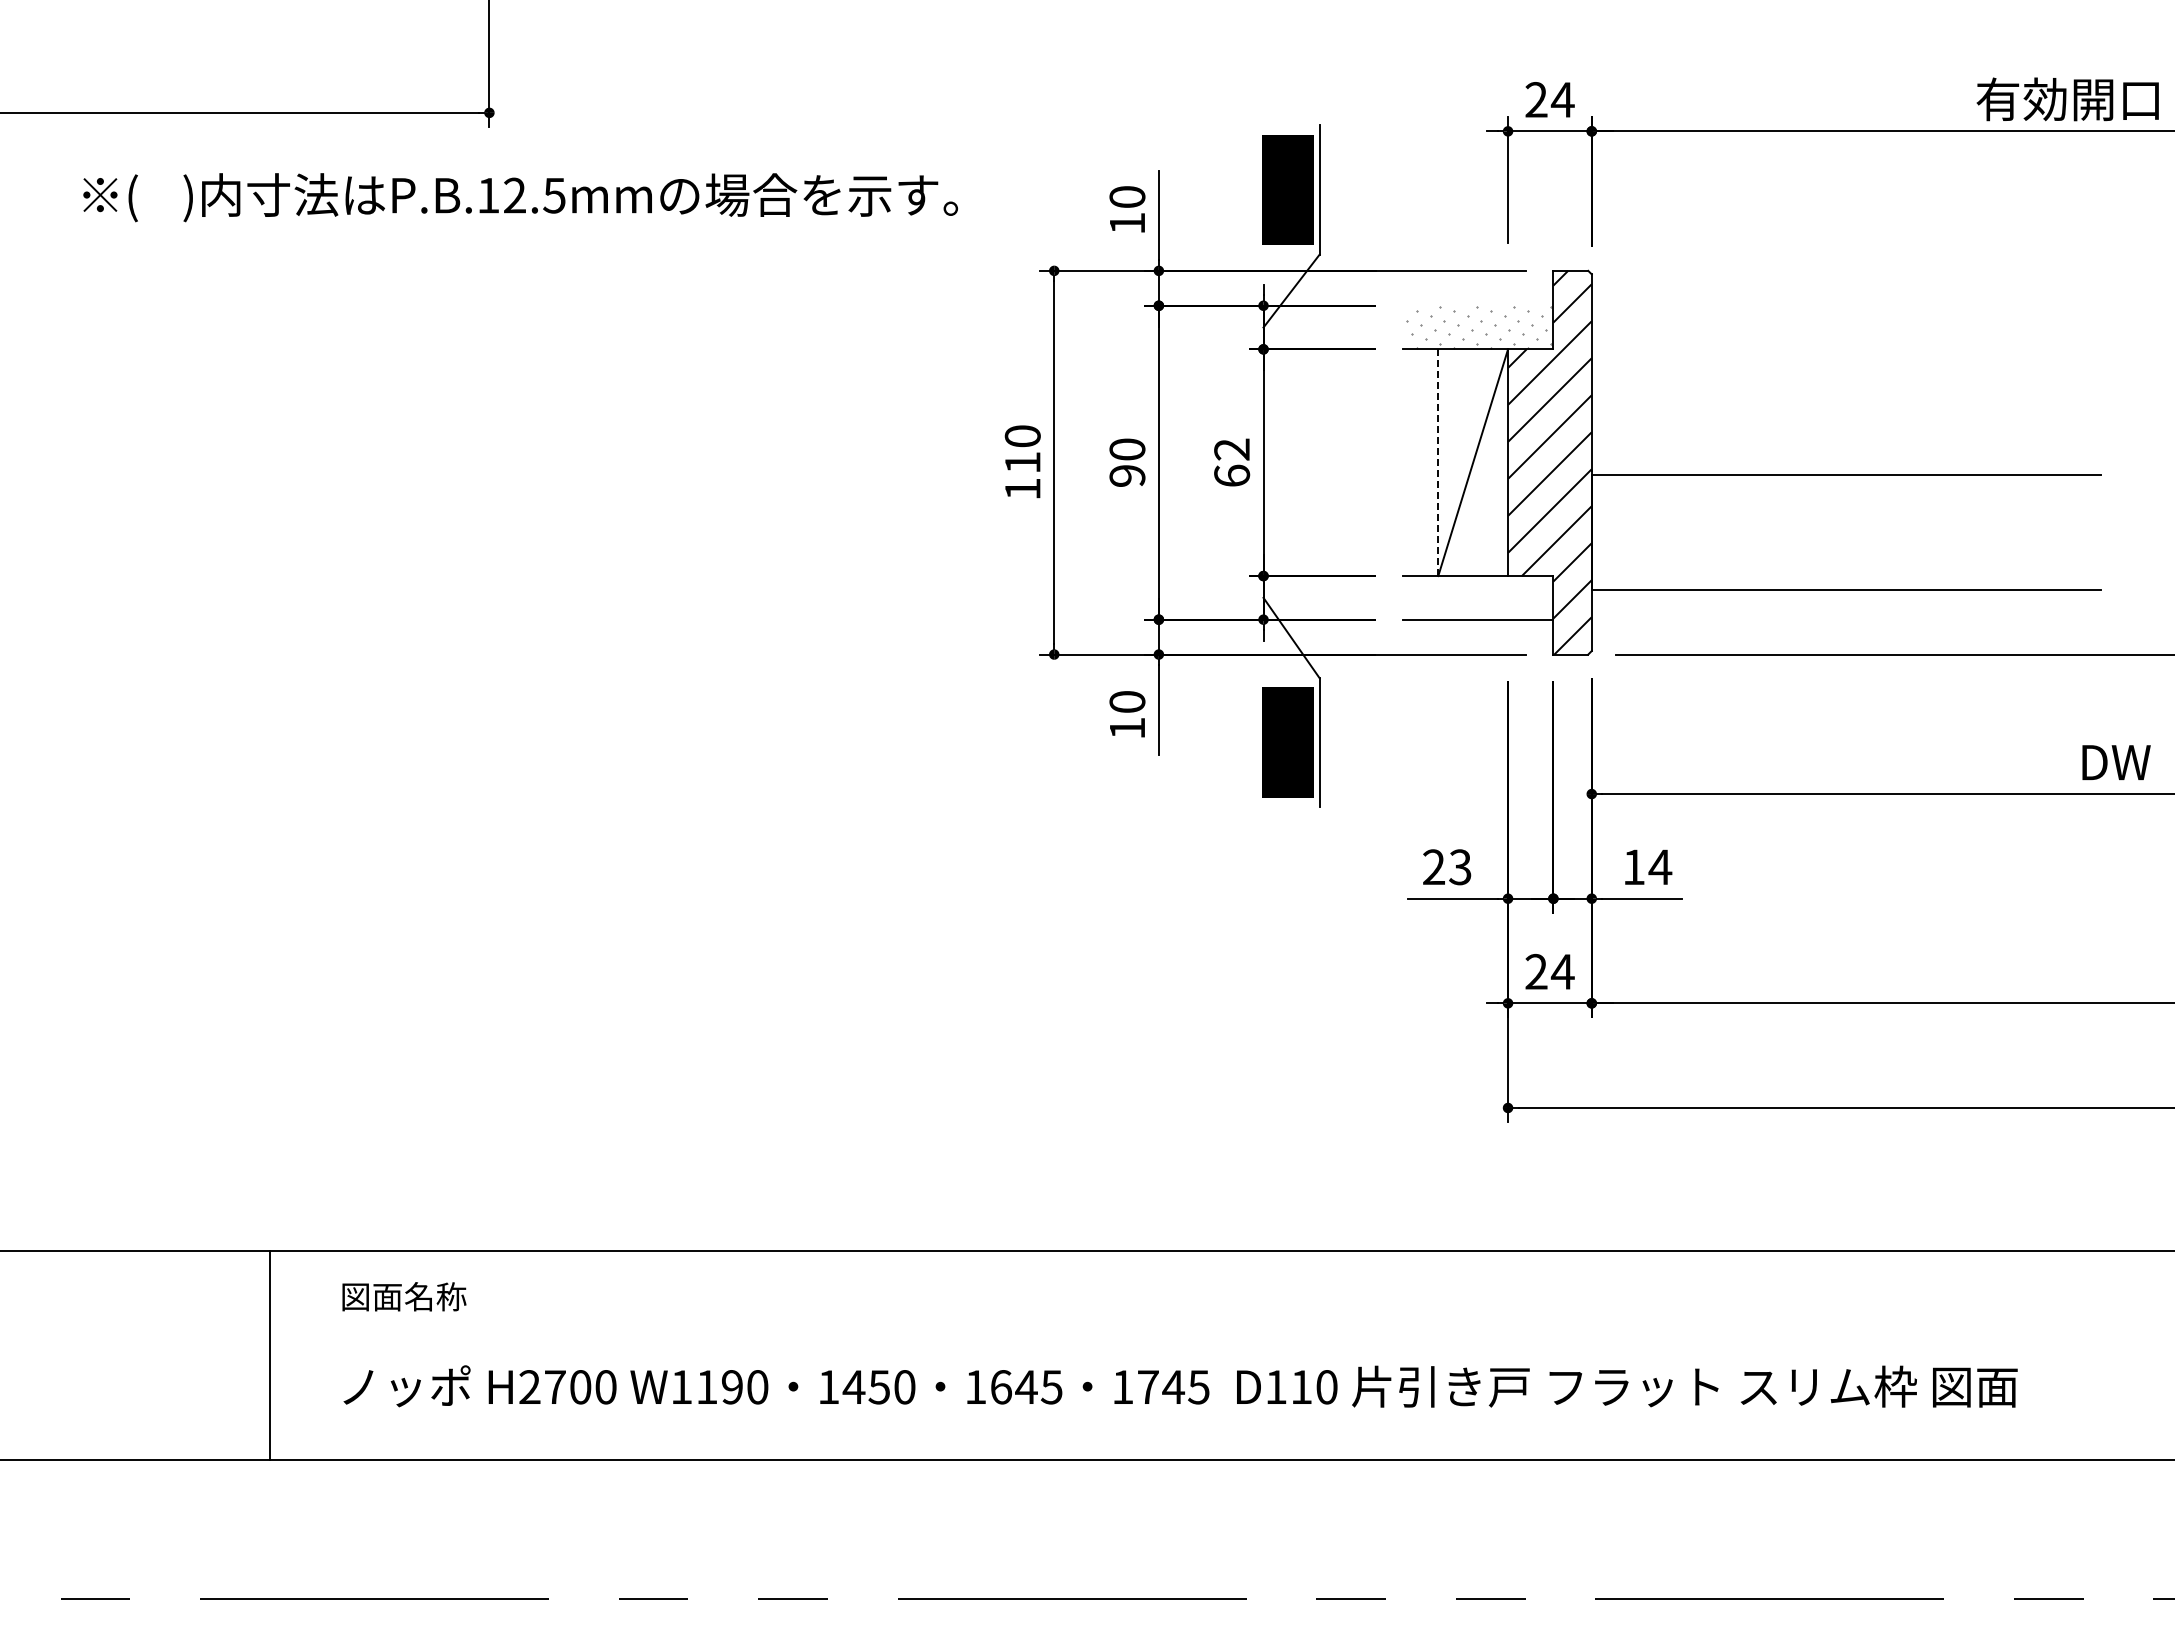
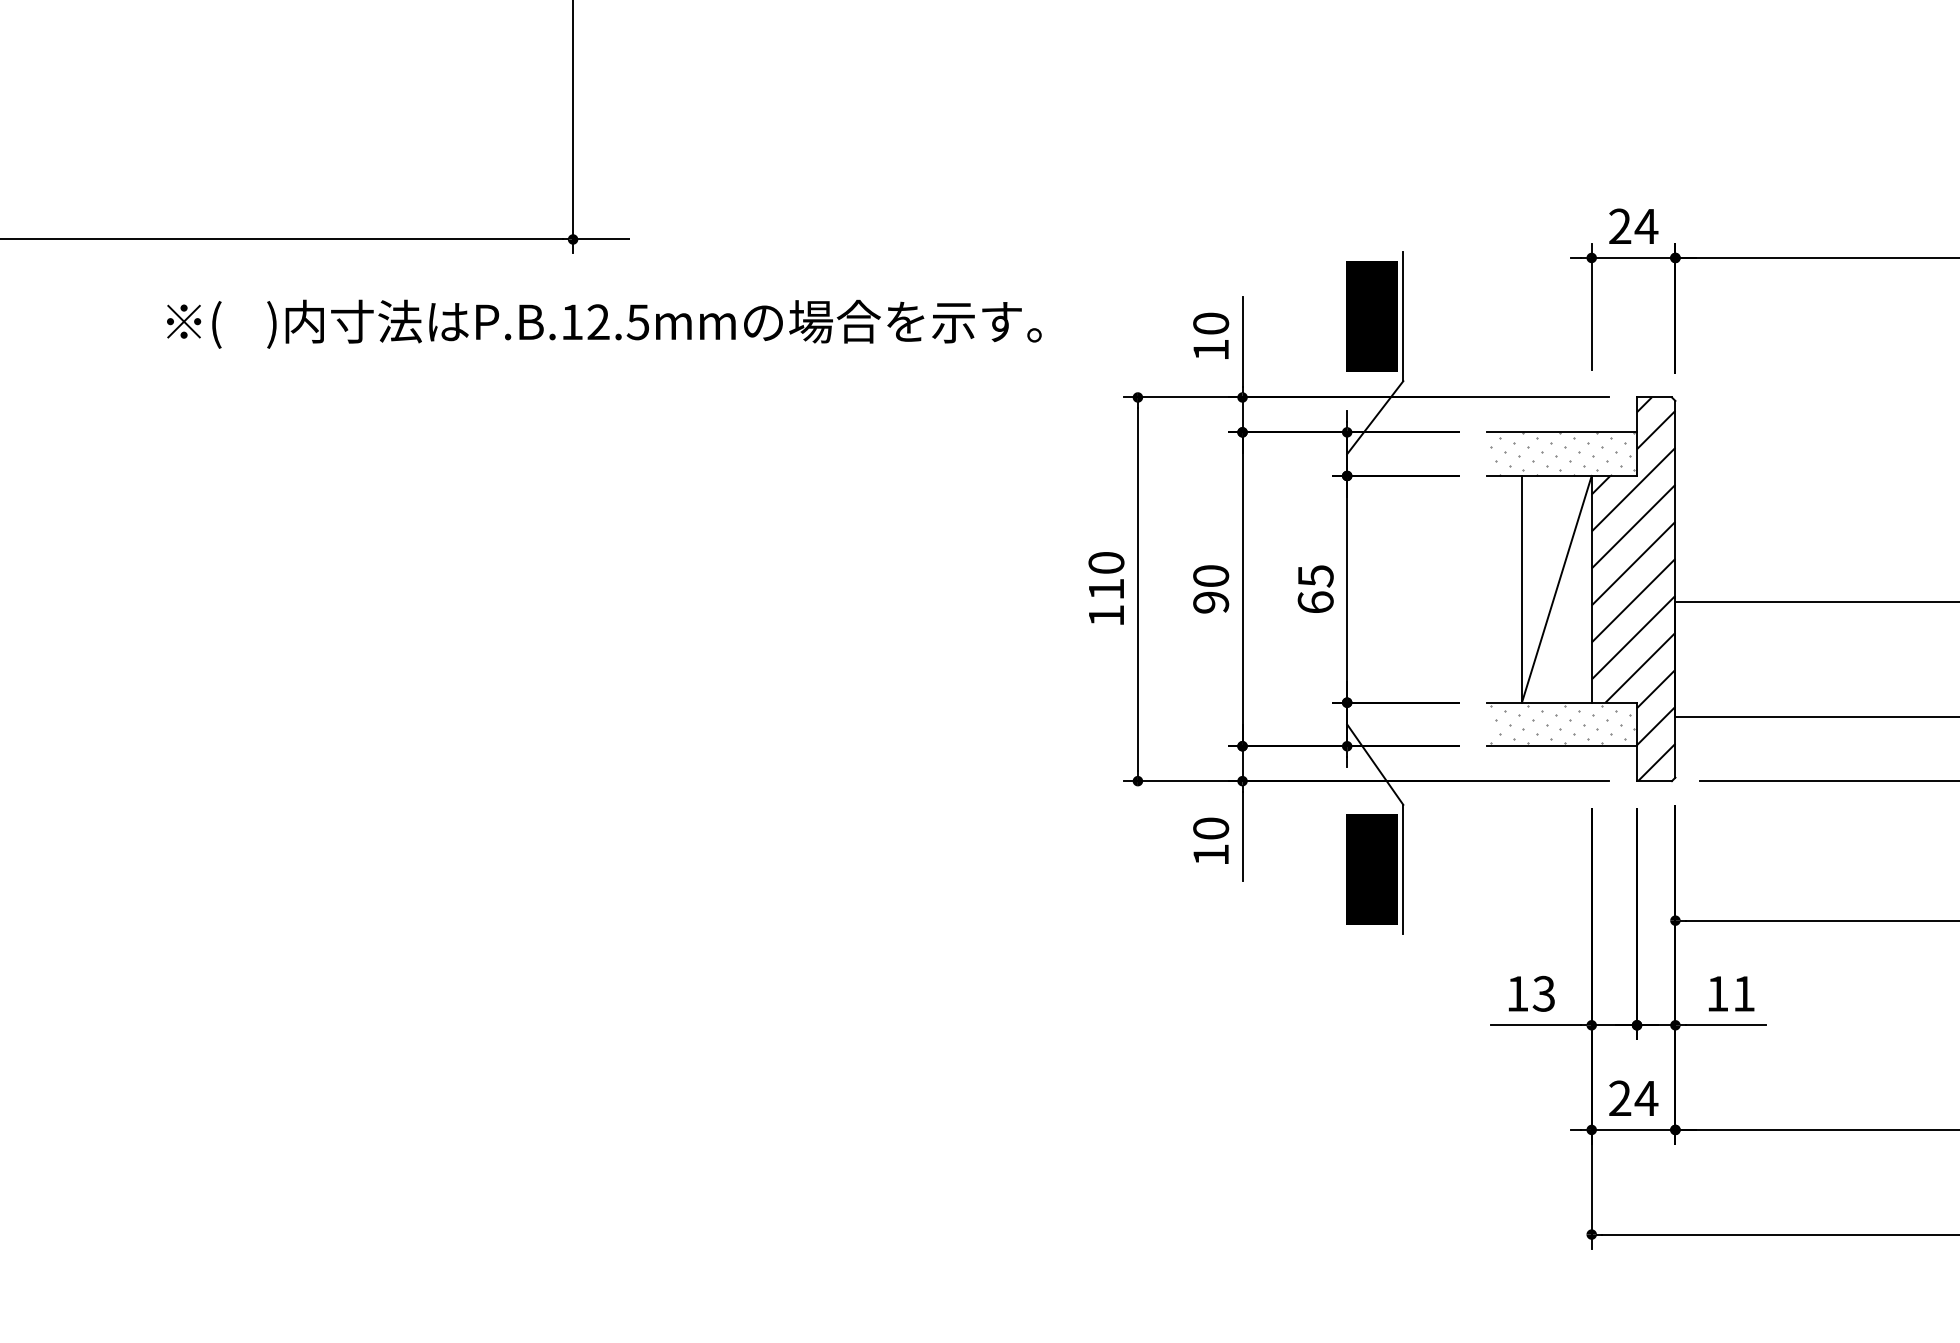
line: (517, 112) -> (601, 239), added
line: (1478, 305) -> (1562, 432), added
text: (1232, 449) -> (1316, 576), 62 -> 65
line: (1438, 462) -> (1522, 589), dashed -> solid
hatch: (1478, 597) -> (1562, 724), added
text: (1433, 866) -> (1517, 993), 23 -> 13
text: (1660, 866) -> (1744, 993), 14 -> 11

